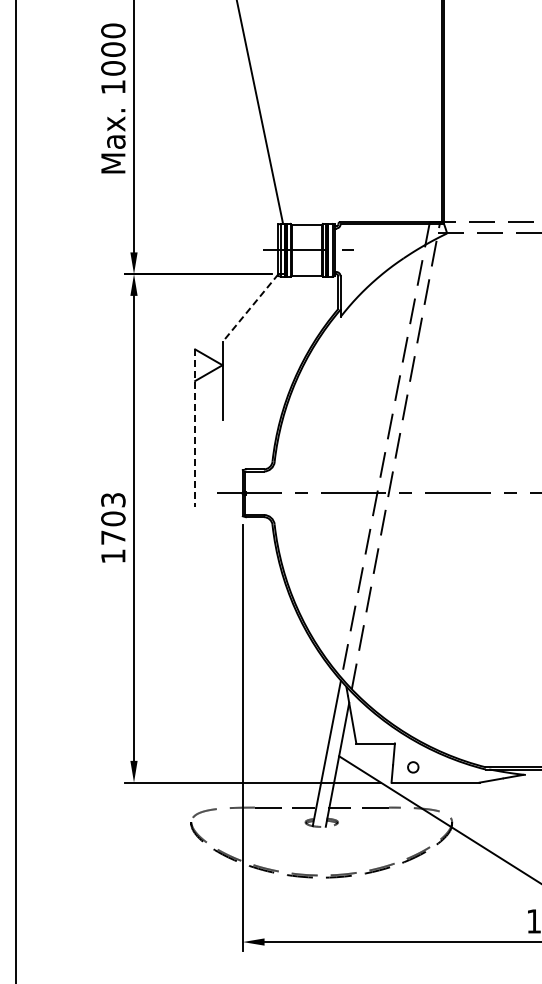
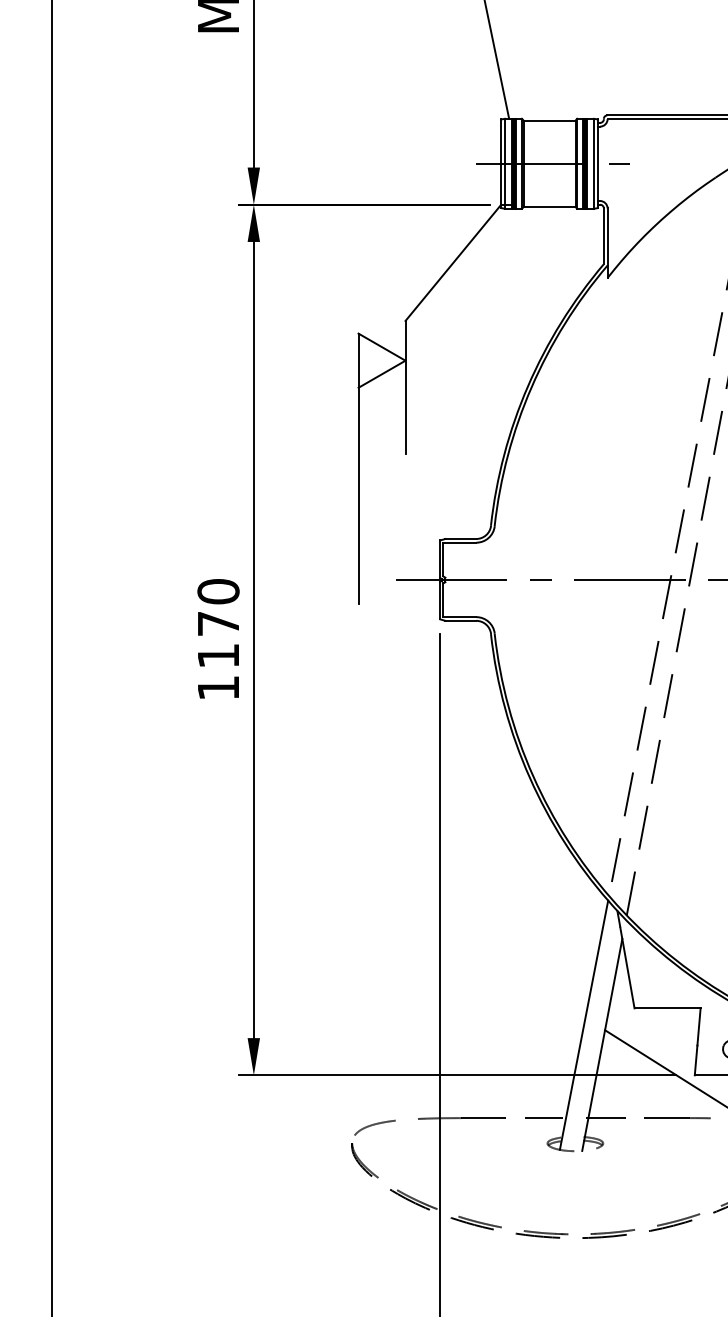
line: (250, 308) -> (453, 263), dashed -> solid
line: (195, 428) -> (359, 469), dashed -> solid
text: (113, 518) -> (218, 623), 1703 -> 1170

